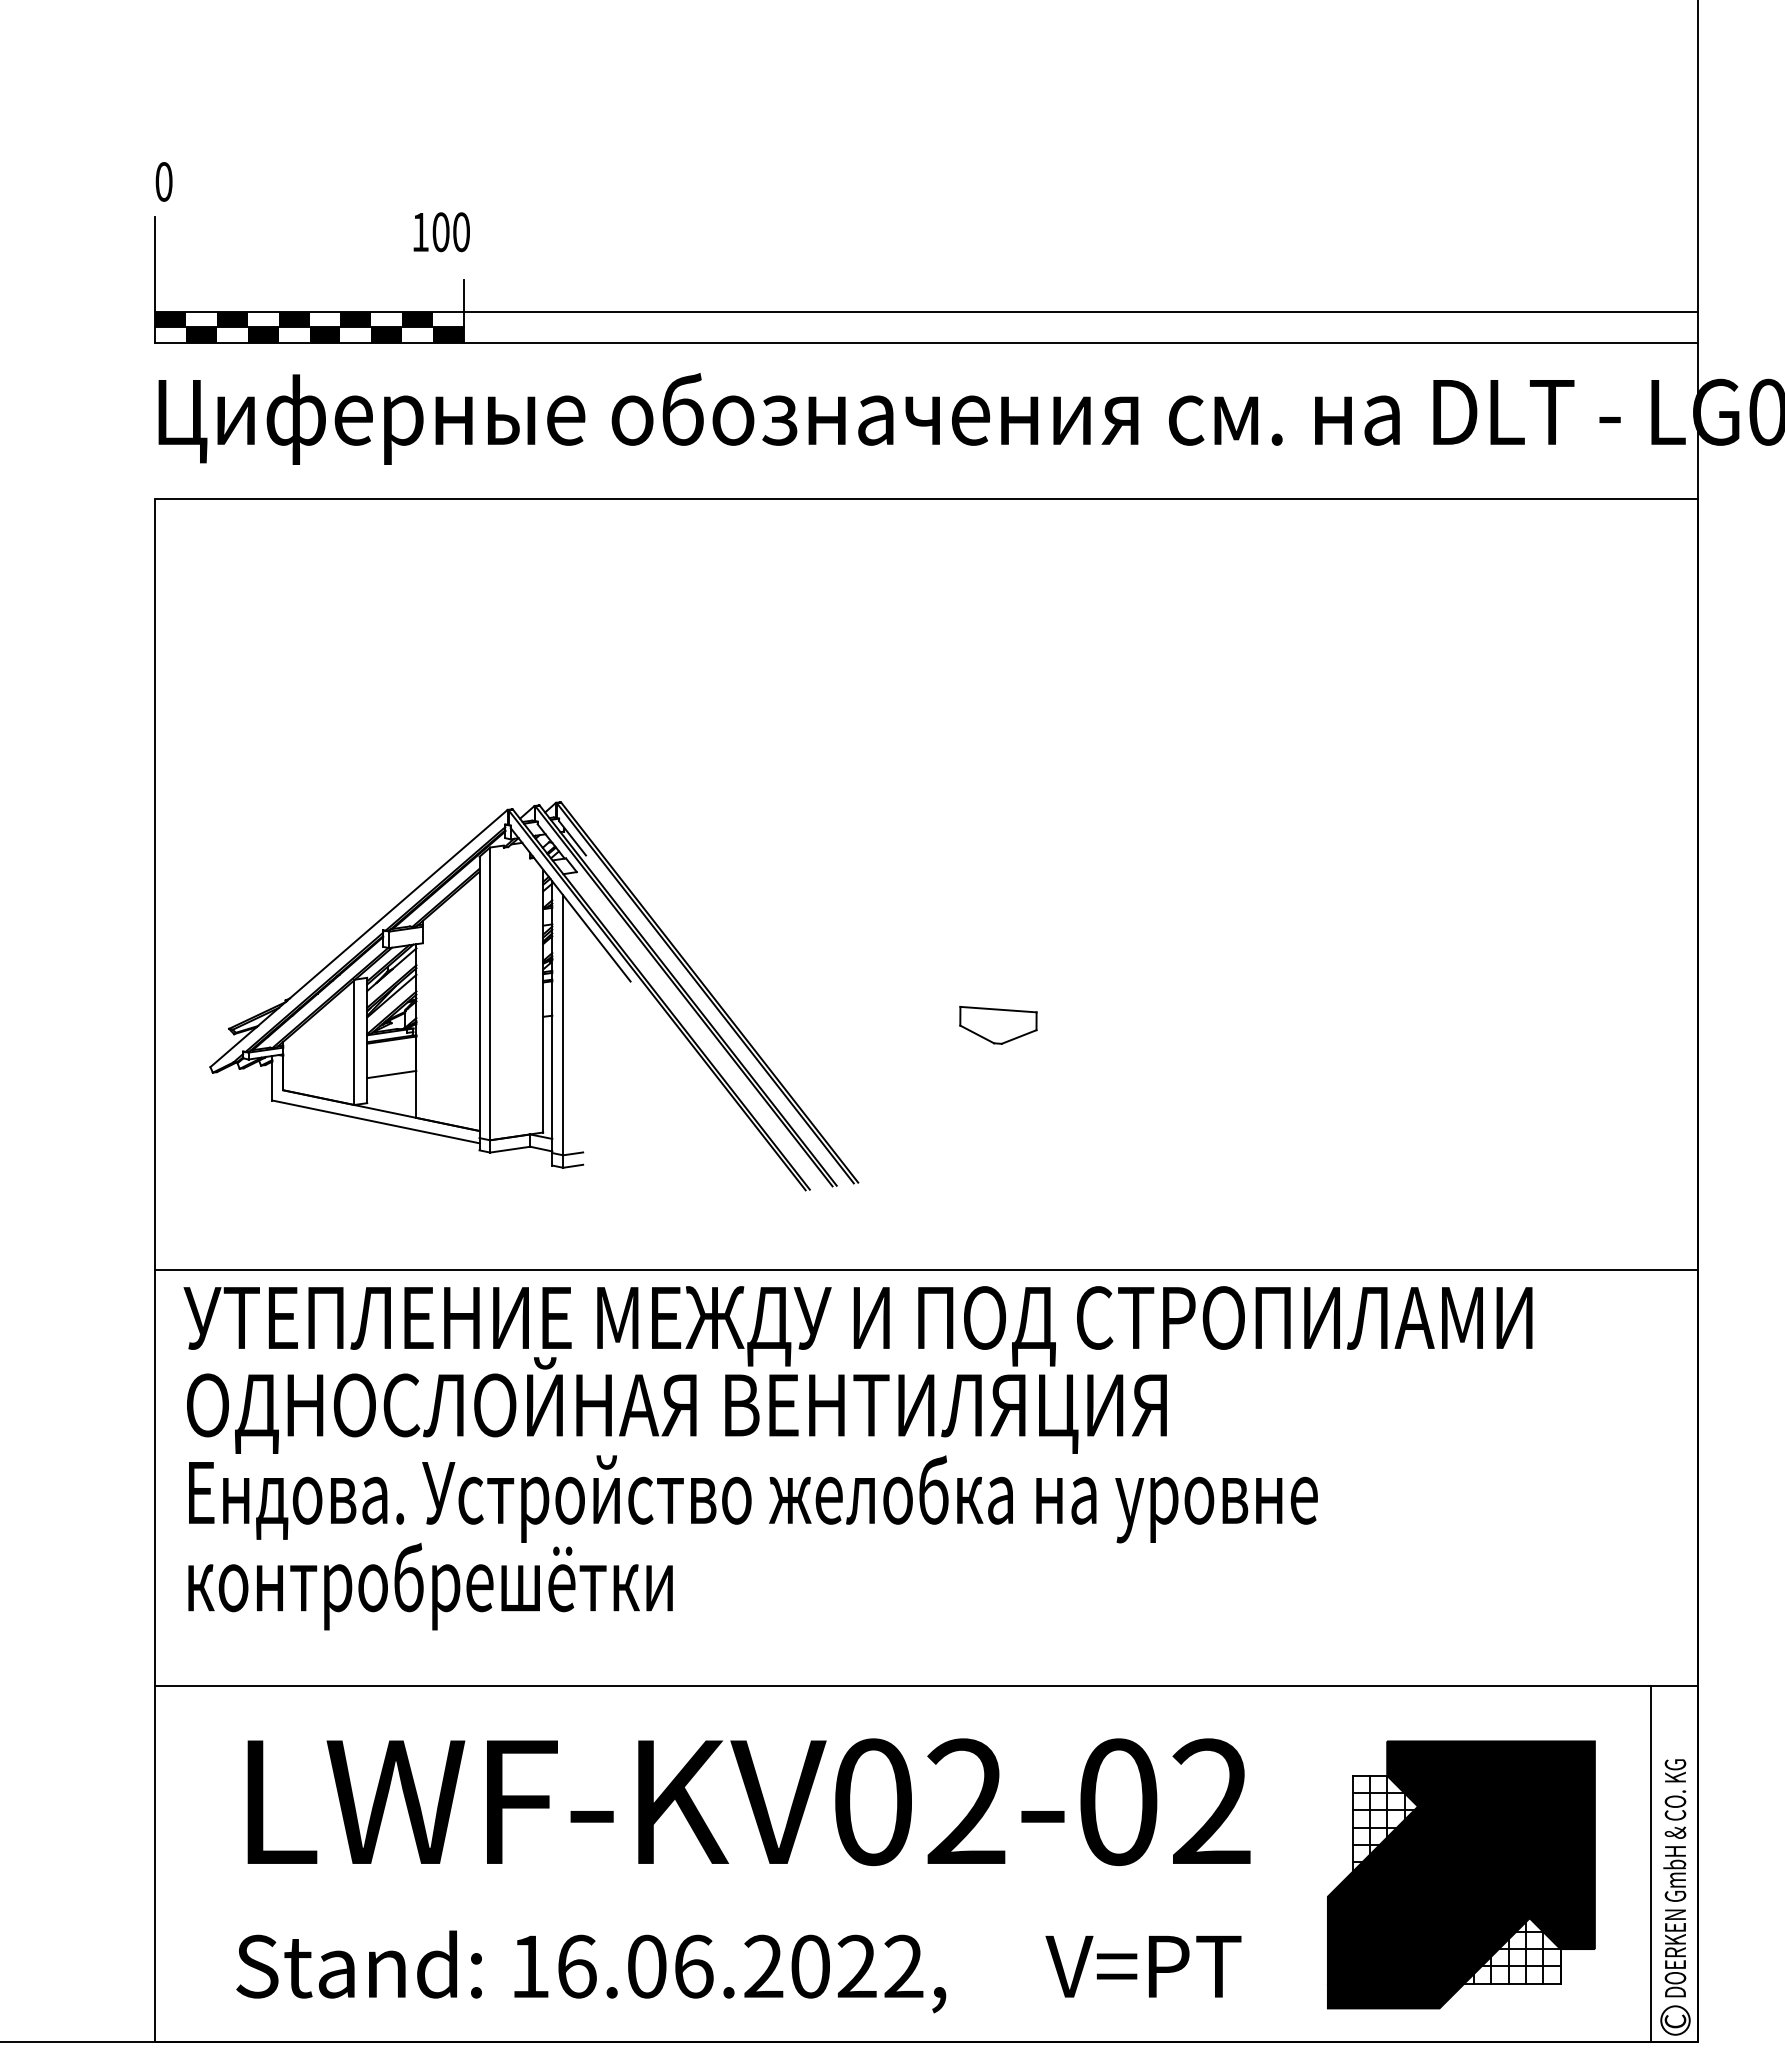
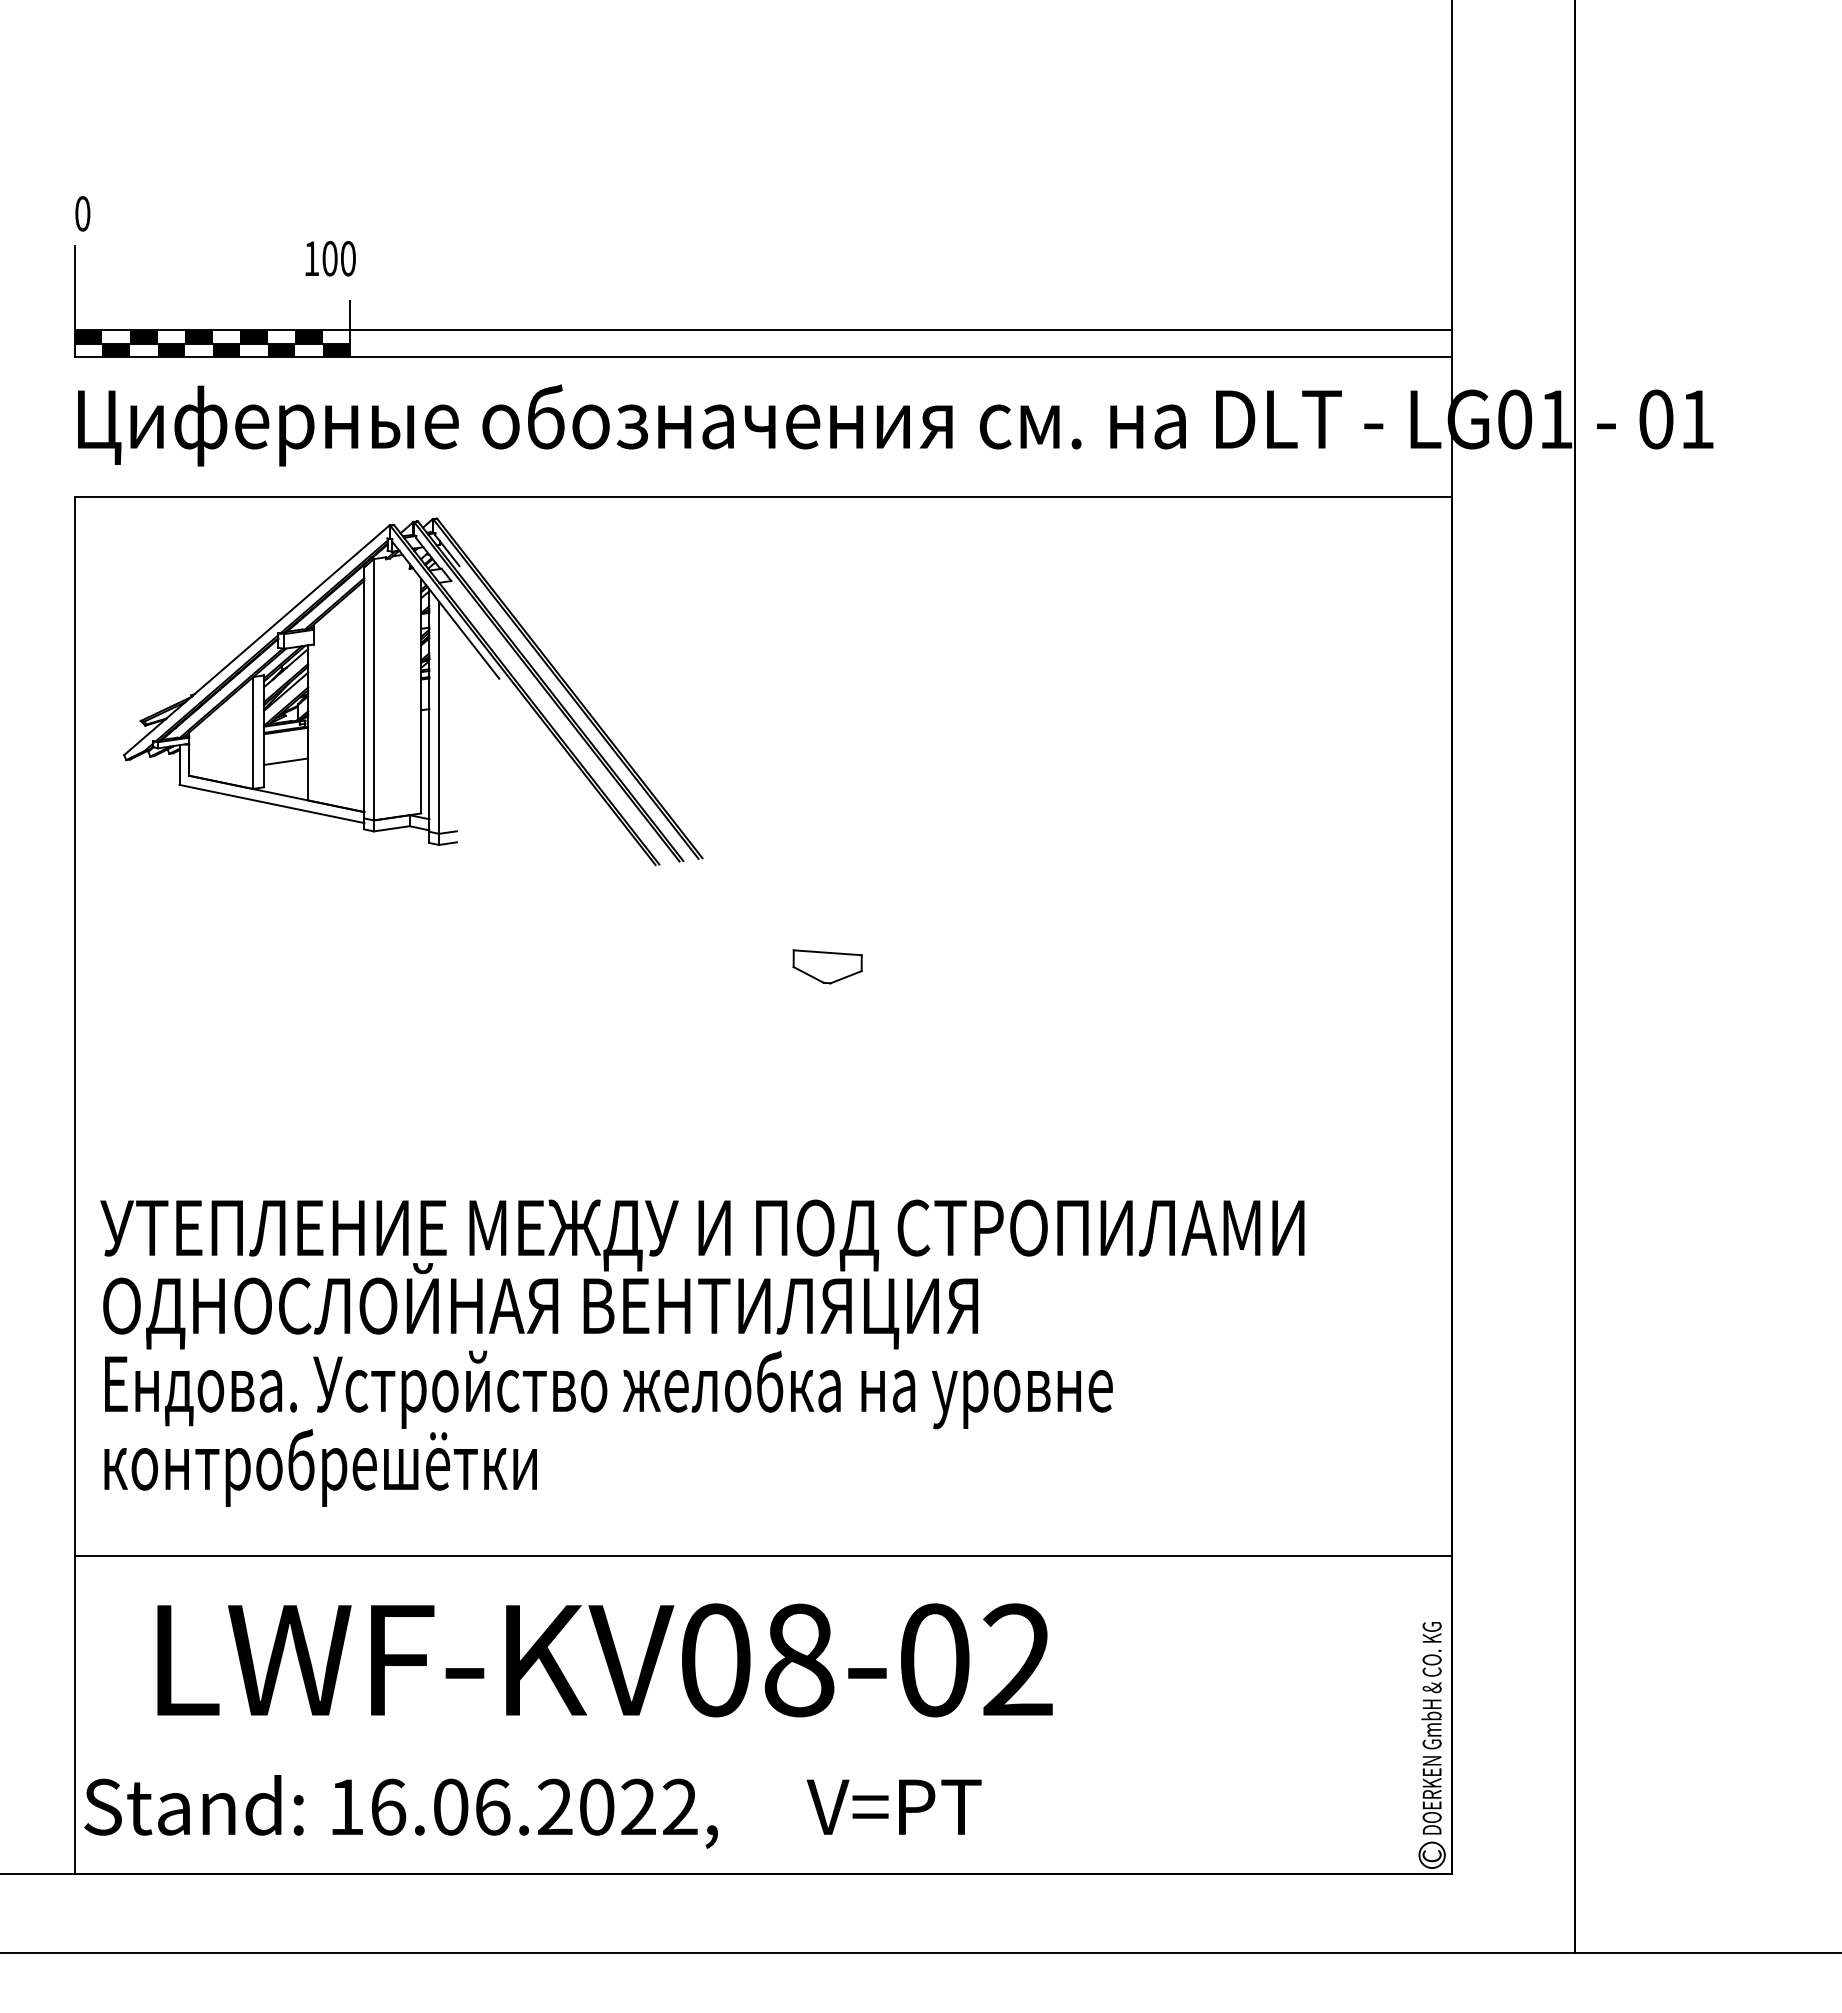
part: (534, 995) -> (413, 691), moved
line: (926, 1270) -> (763, 1185), removed
text: (966, 1802) -> (799, 1660), LWF-KV02-02 -> LWF-KV08-02
line: (1651, 1863) -> (1410, 1715), removed
part: (1460, 1875) -> (1240, 1725), removed
text: (738, 1971) -> (532, 1811), moved

